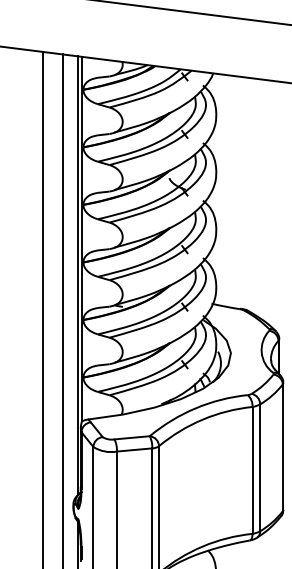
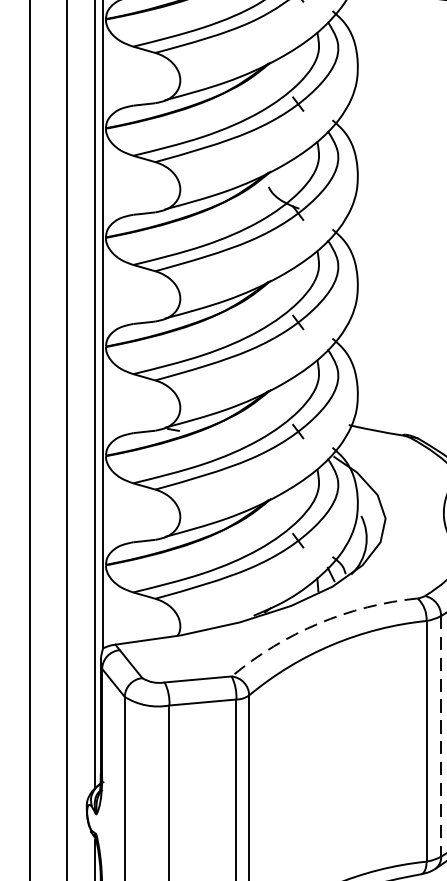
arc: (195, 408) -> (318, 623), solid -> dashed
line: (260, 468) -> (441, 737), solid -> dashed

